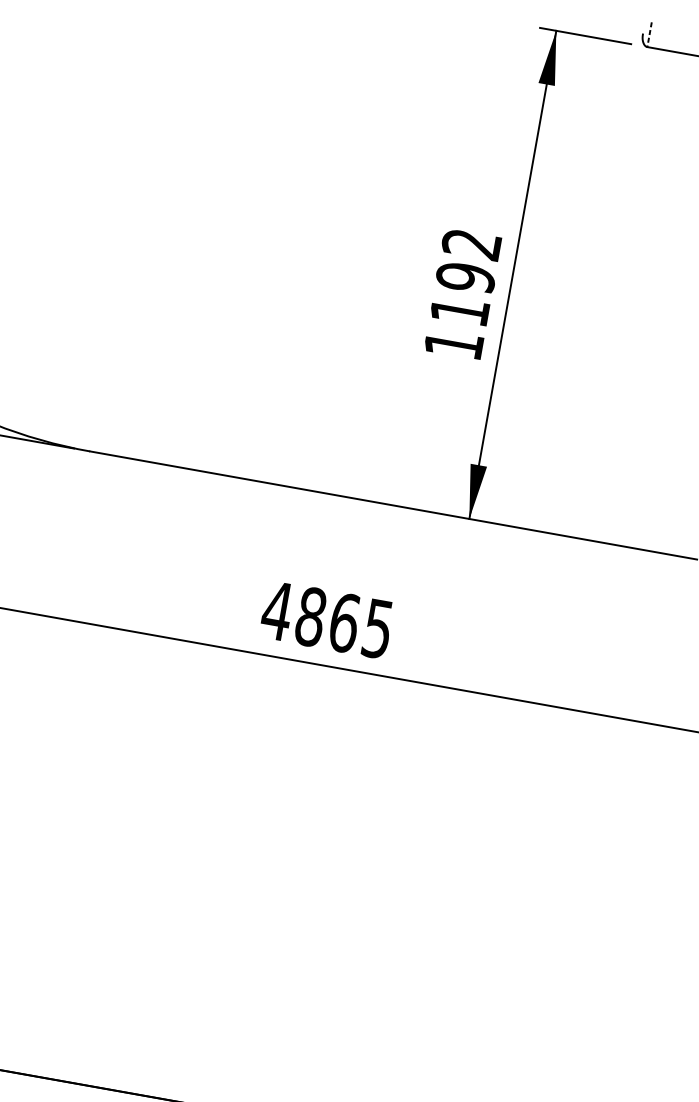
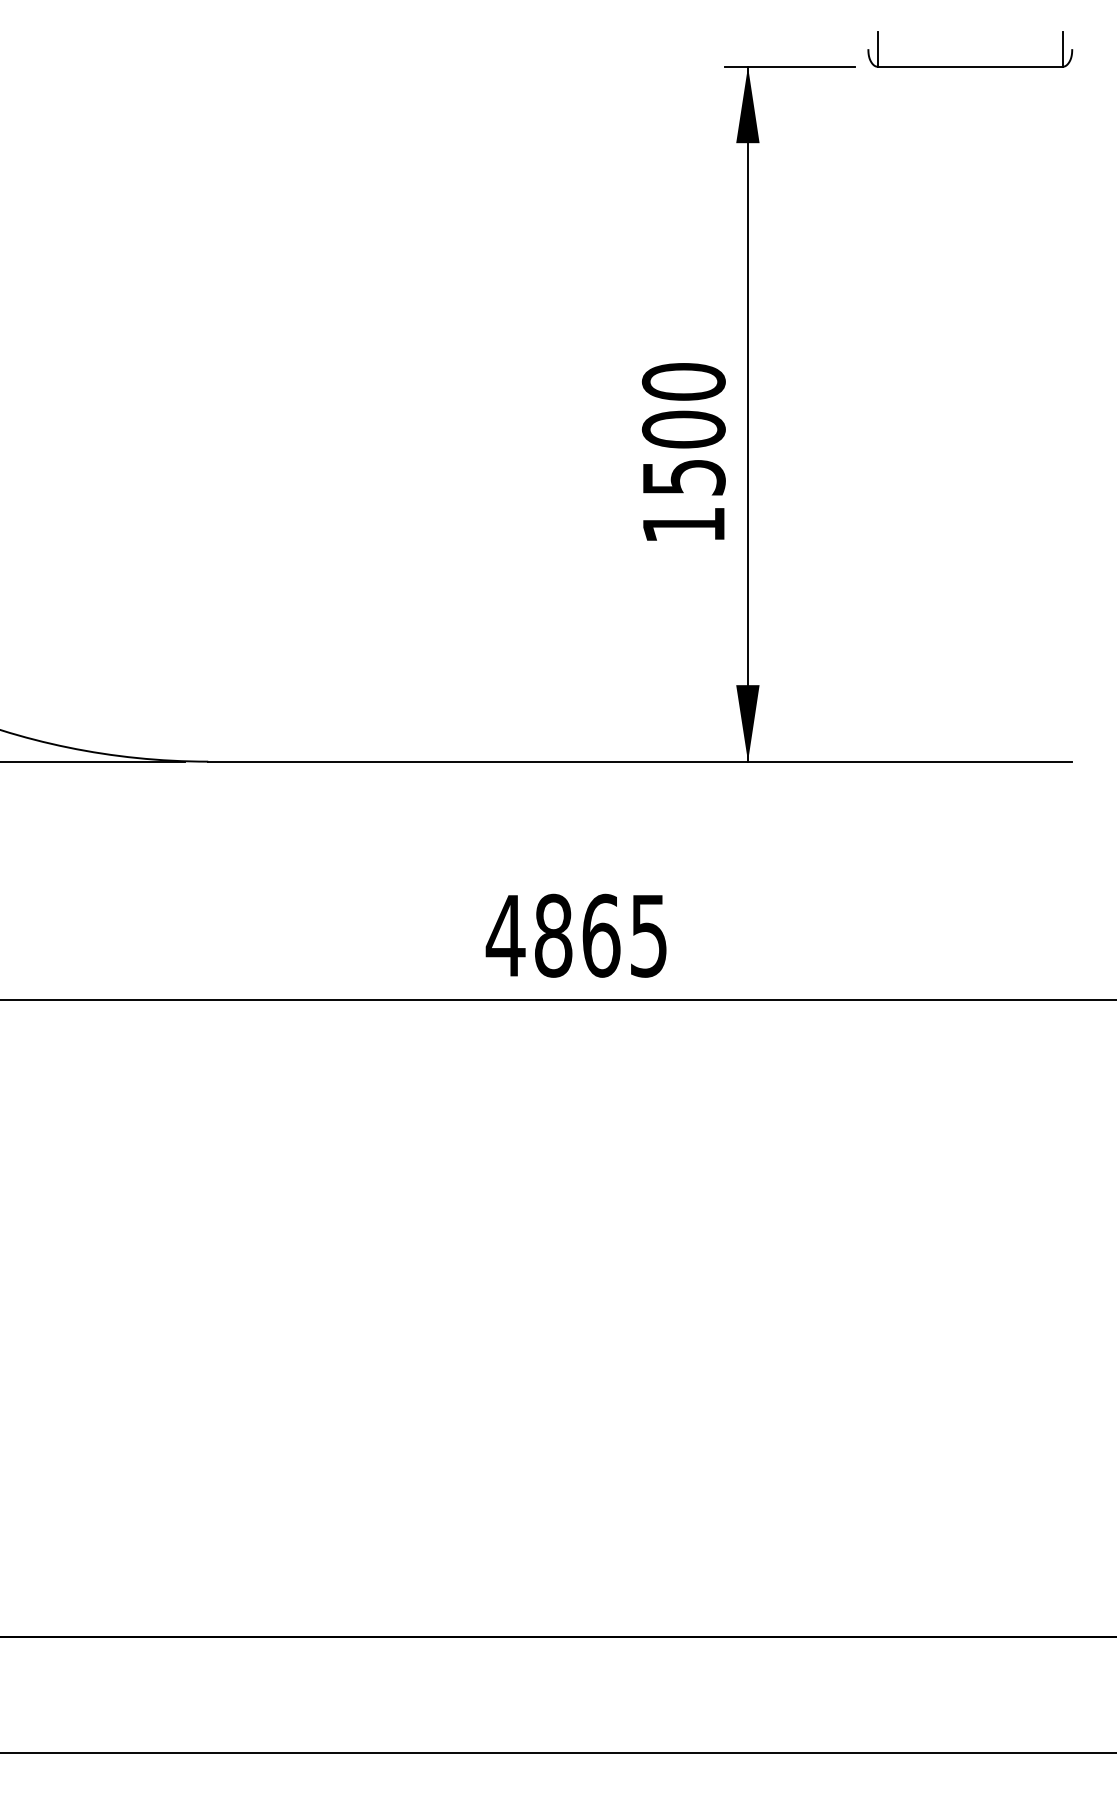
line: (649, 34) -> (877, 49), dashed -> solid
text: (465, 277) -> (683, 429), 1192 -> 1500

